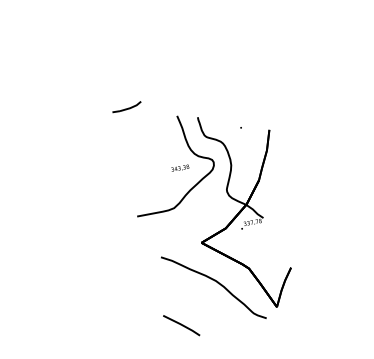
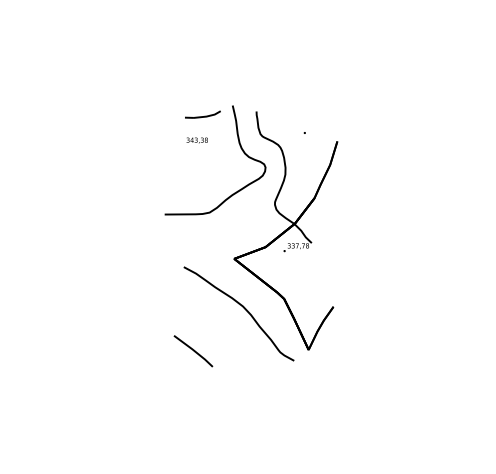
part: (126, 107) -> (202, 114), moved
text: (179, 168) -> (196, 140), moved

